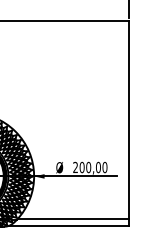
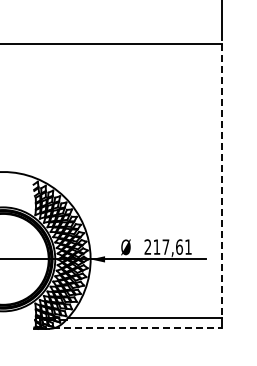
line: (128, 120) -> (221, 181), solid -> dashed
text: (93, 167) -> (172, 246), 200,00 -> 217,61
line: (68, 226) -> (137, 328), solid -> dashed

